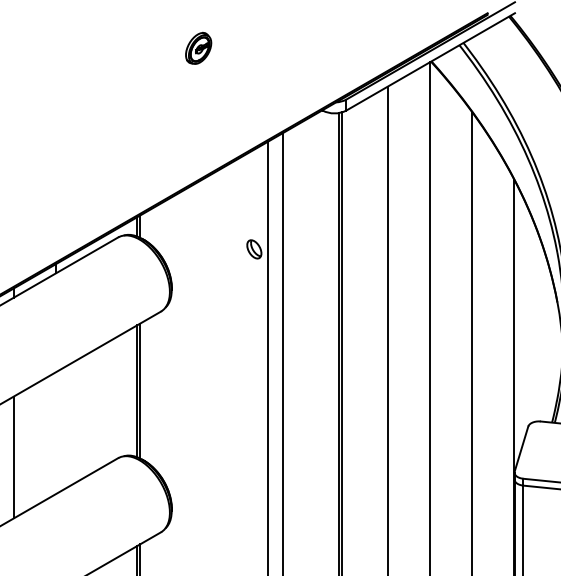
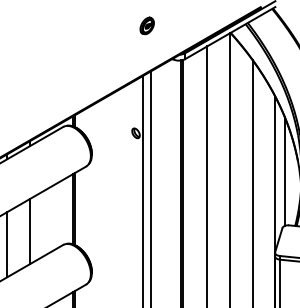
part: (197, 47) -> (146, 25), moved
line: (532, 320) -> (284, 171), added
line: (55, 432) -> (29, 231), added

